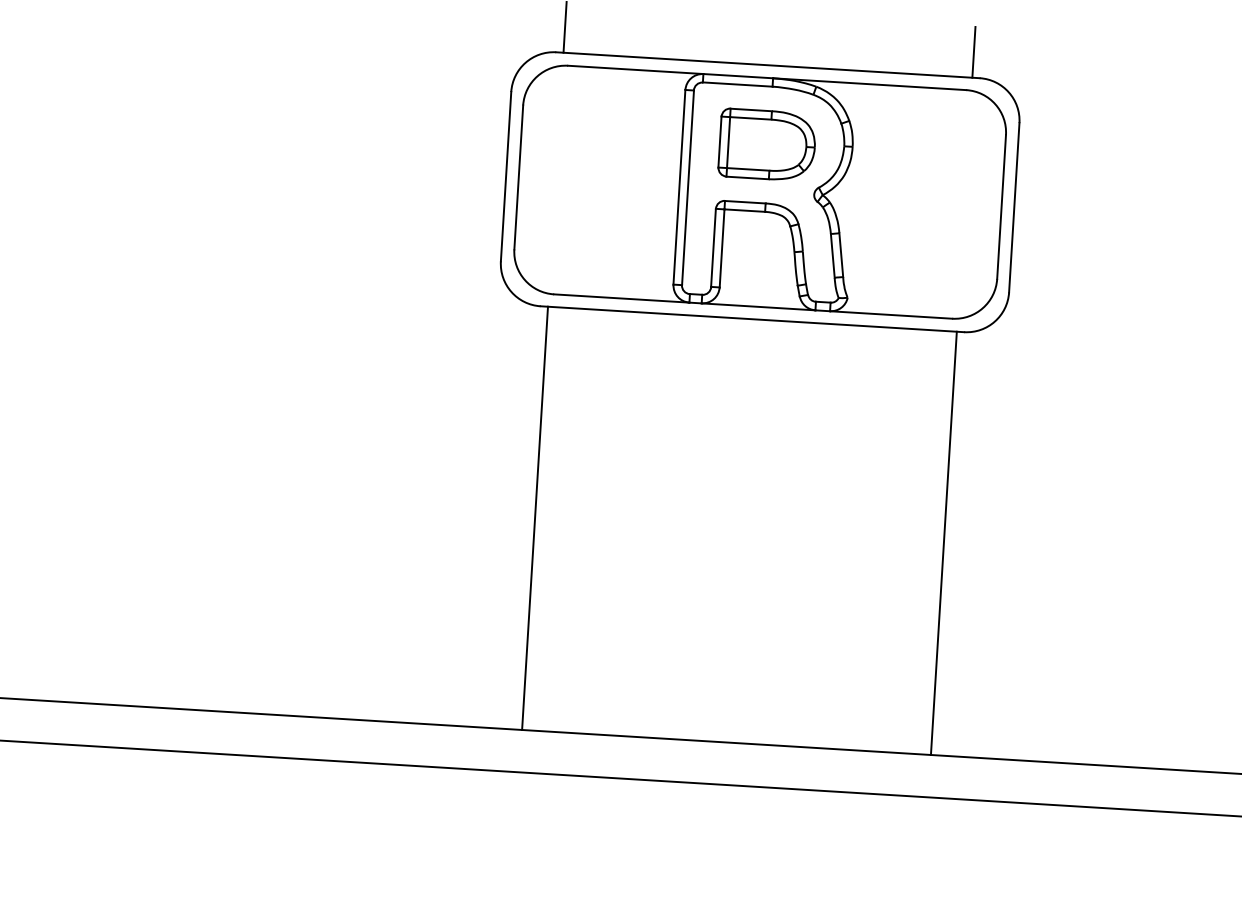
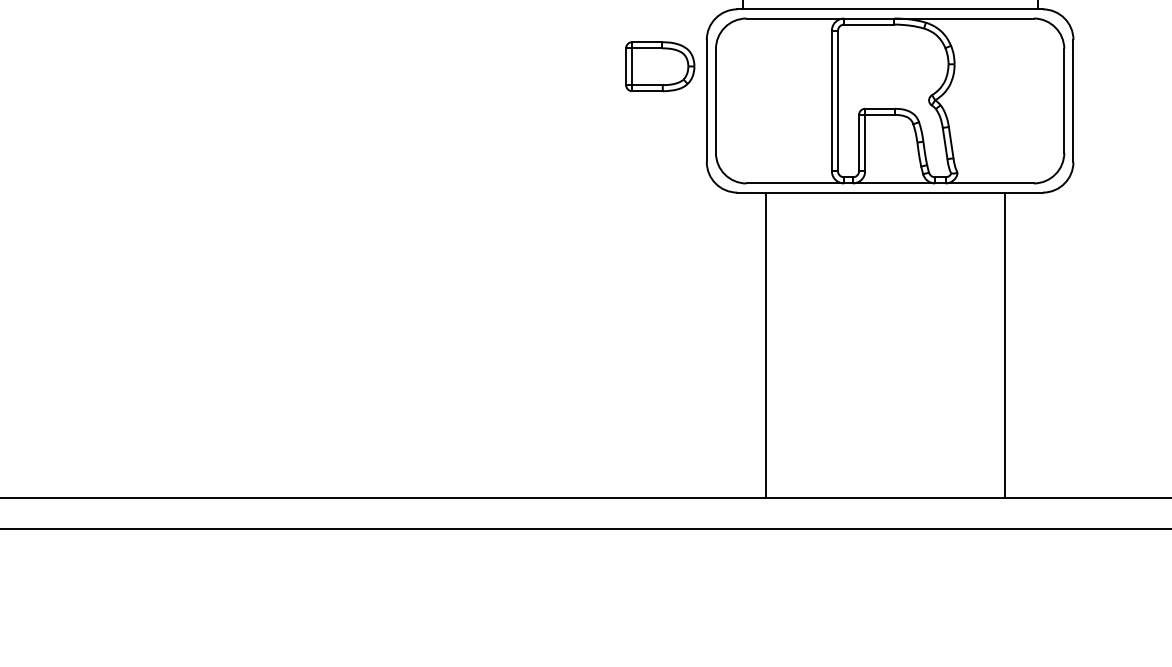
part: (767, 144) -> (660, 66), moved
line: (534, 518) -> (765, 345), moved
line: (943, 543) -> (1004, 345), moved

